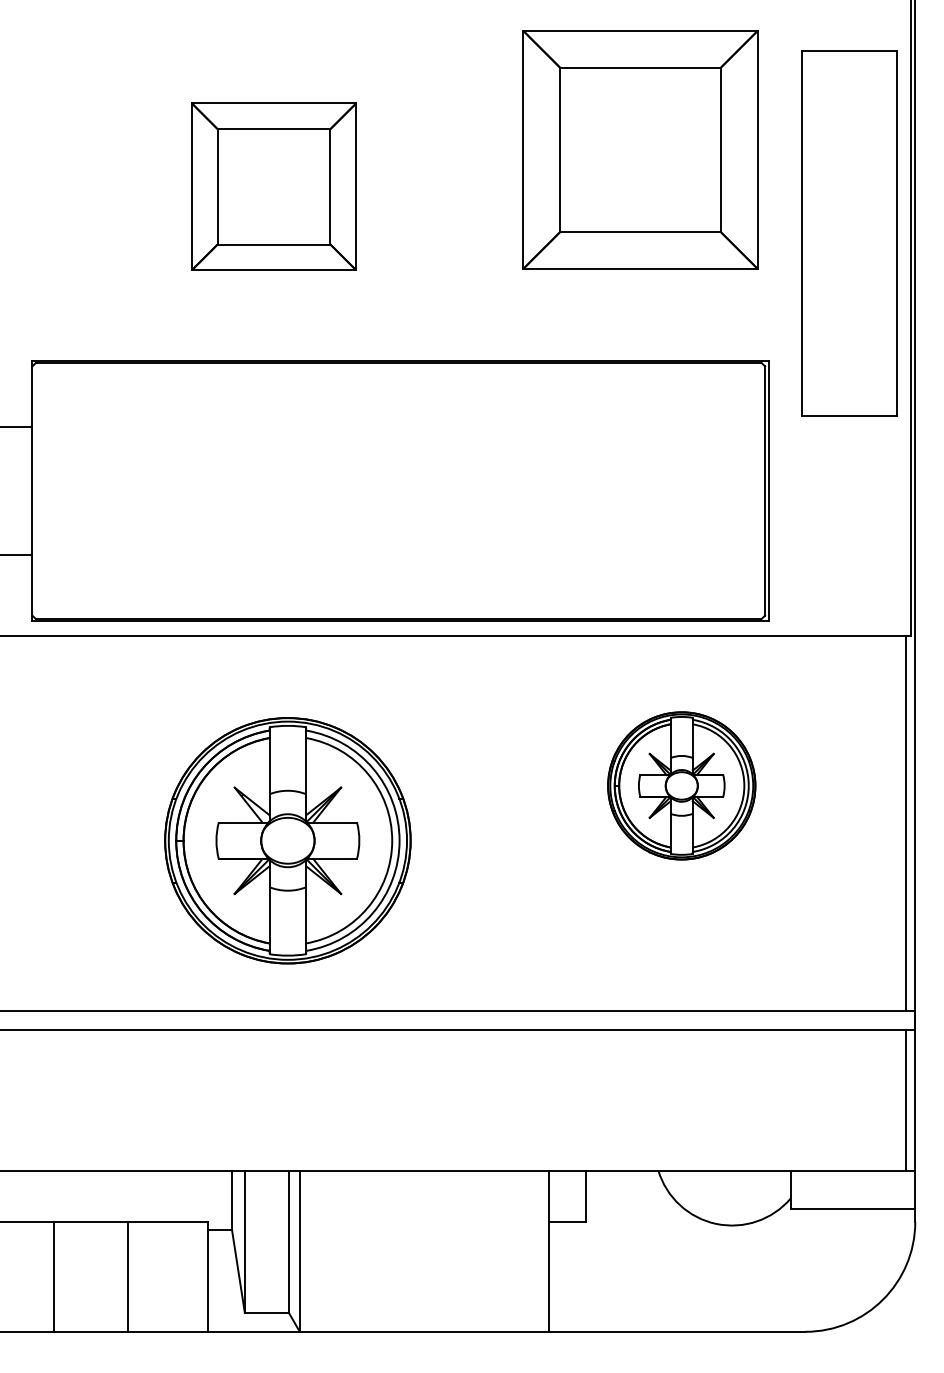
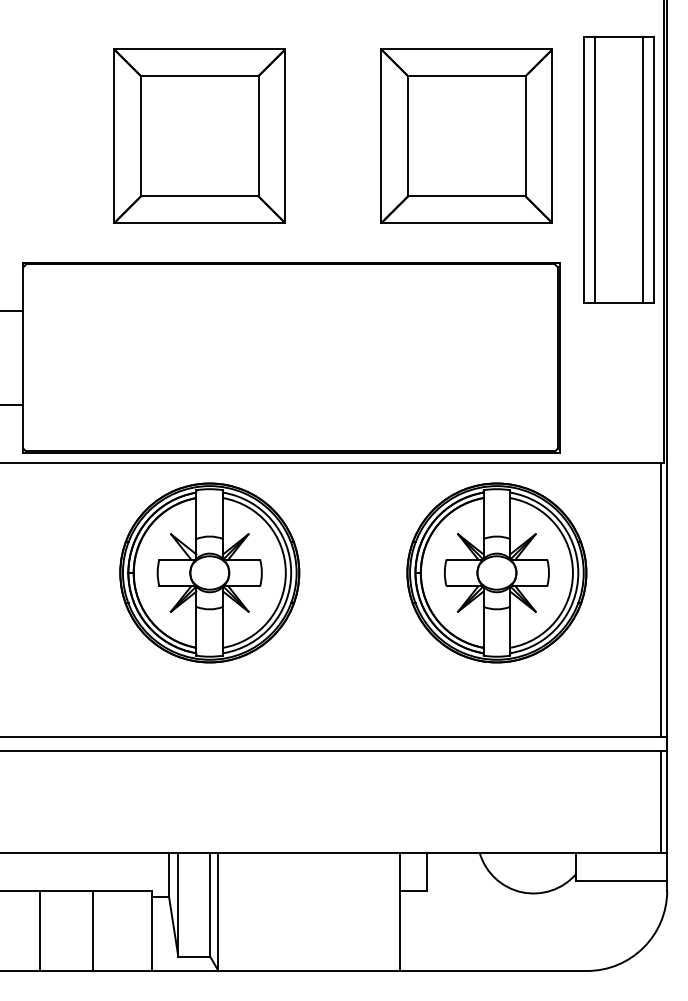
part: (640, 148) -> (466, 135), moved
part: (273, 185) -> (199, 135), size x1.43
line: (816, 233) -> (595, 170), added
line: (882, 233) -> (643, 170), added
part: (681, 785) -> (496, 572), size x1.67
part: (287, 840) -> (209, 572), moved

